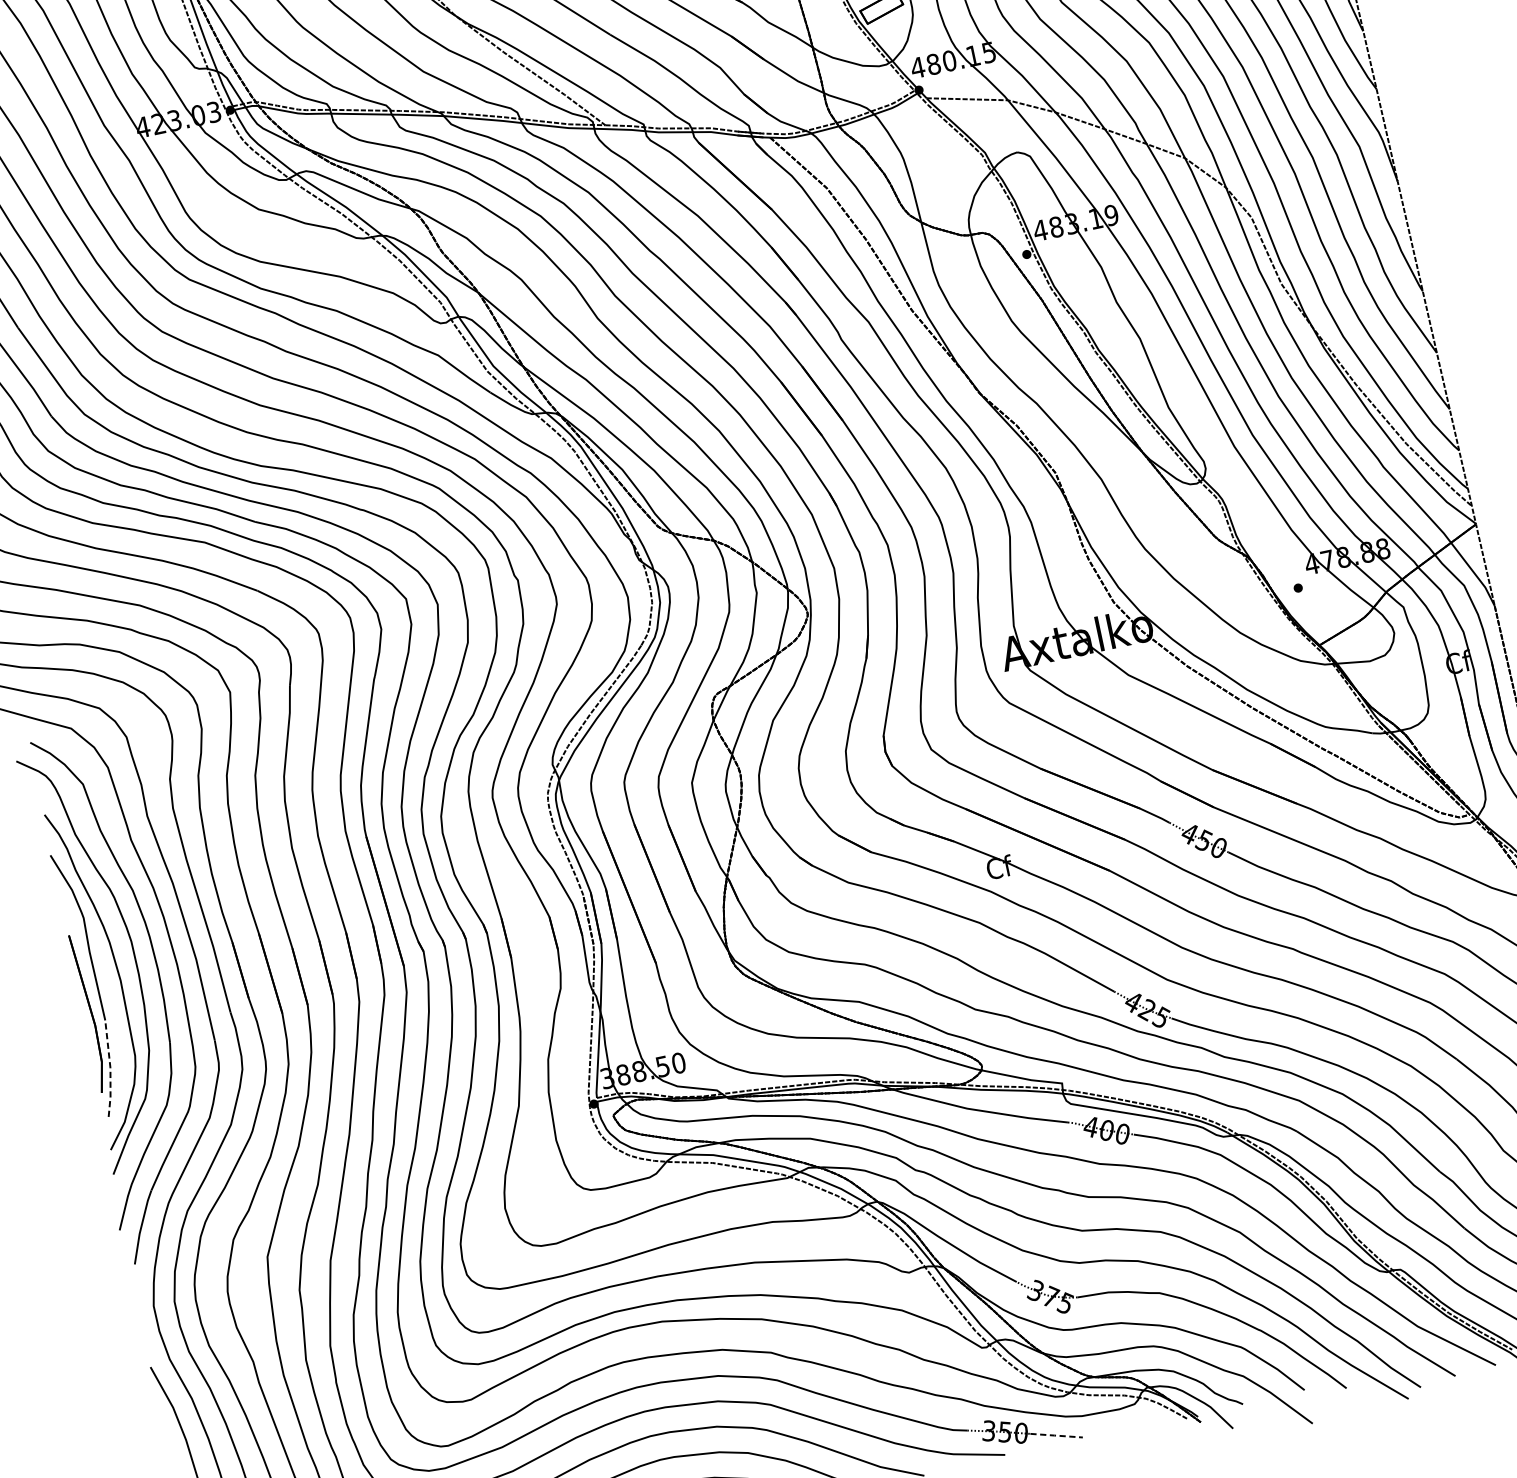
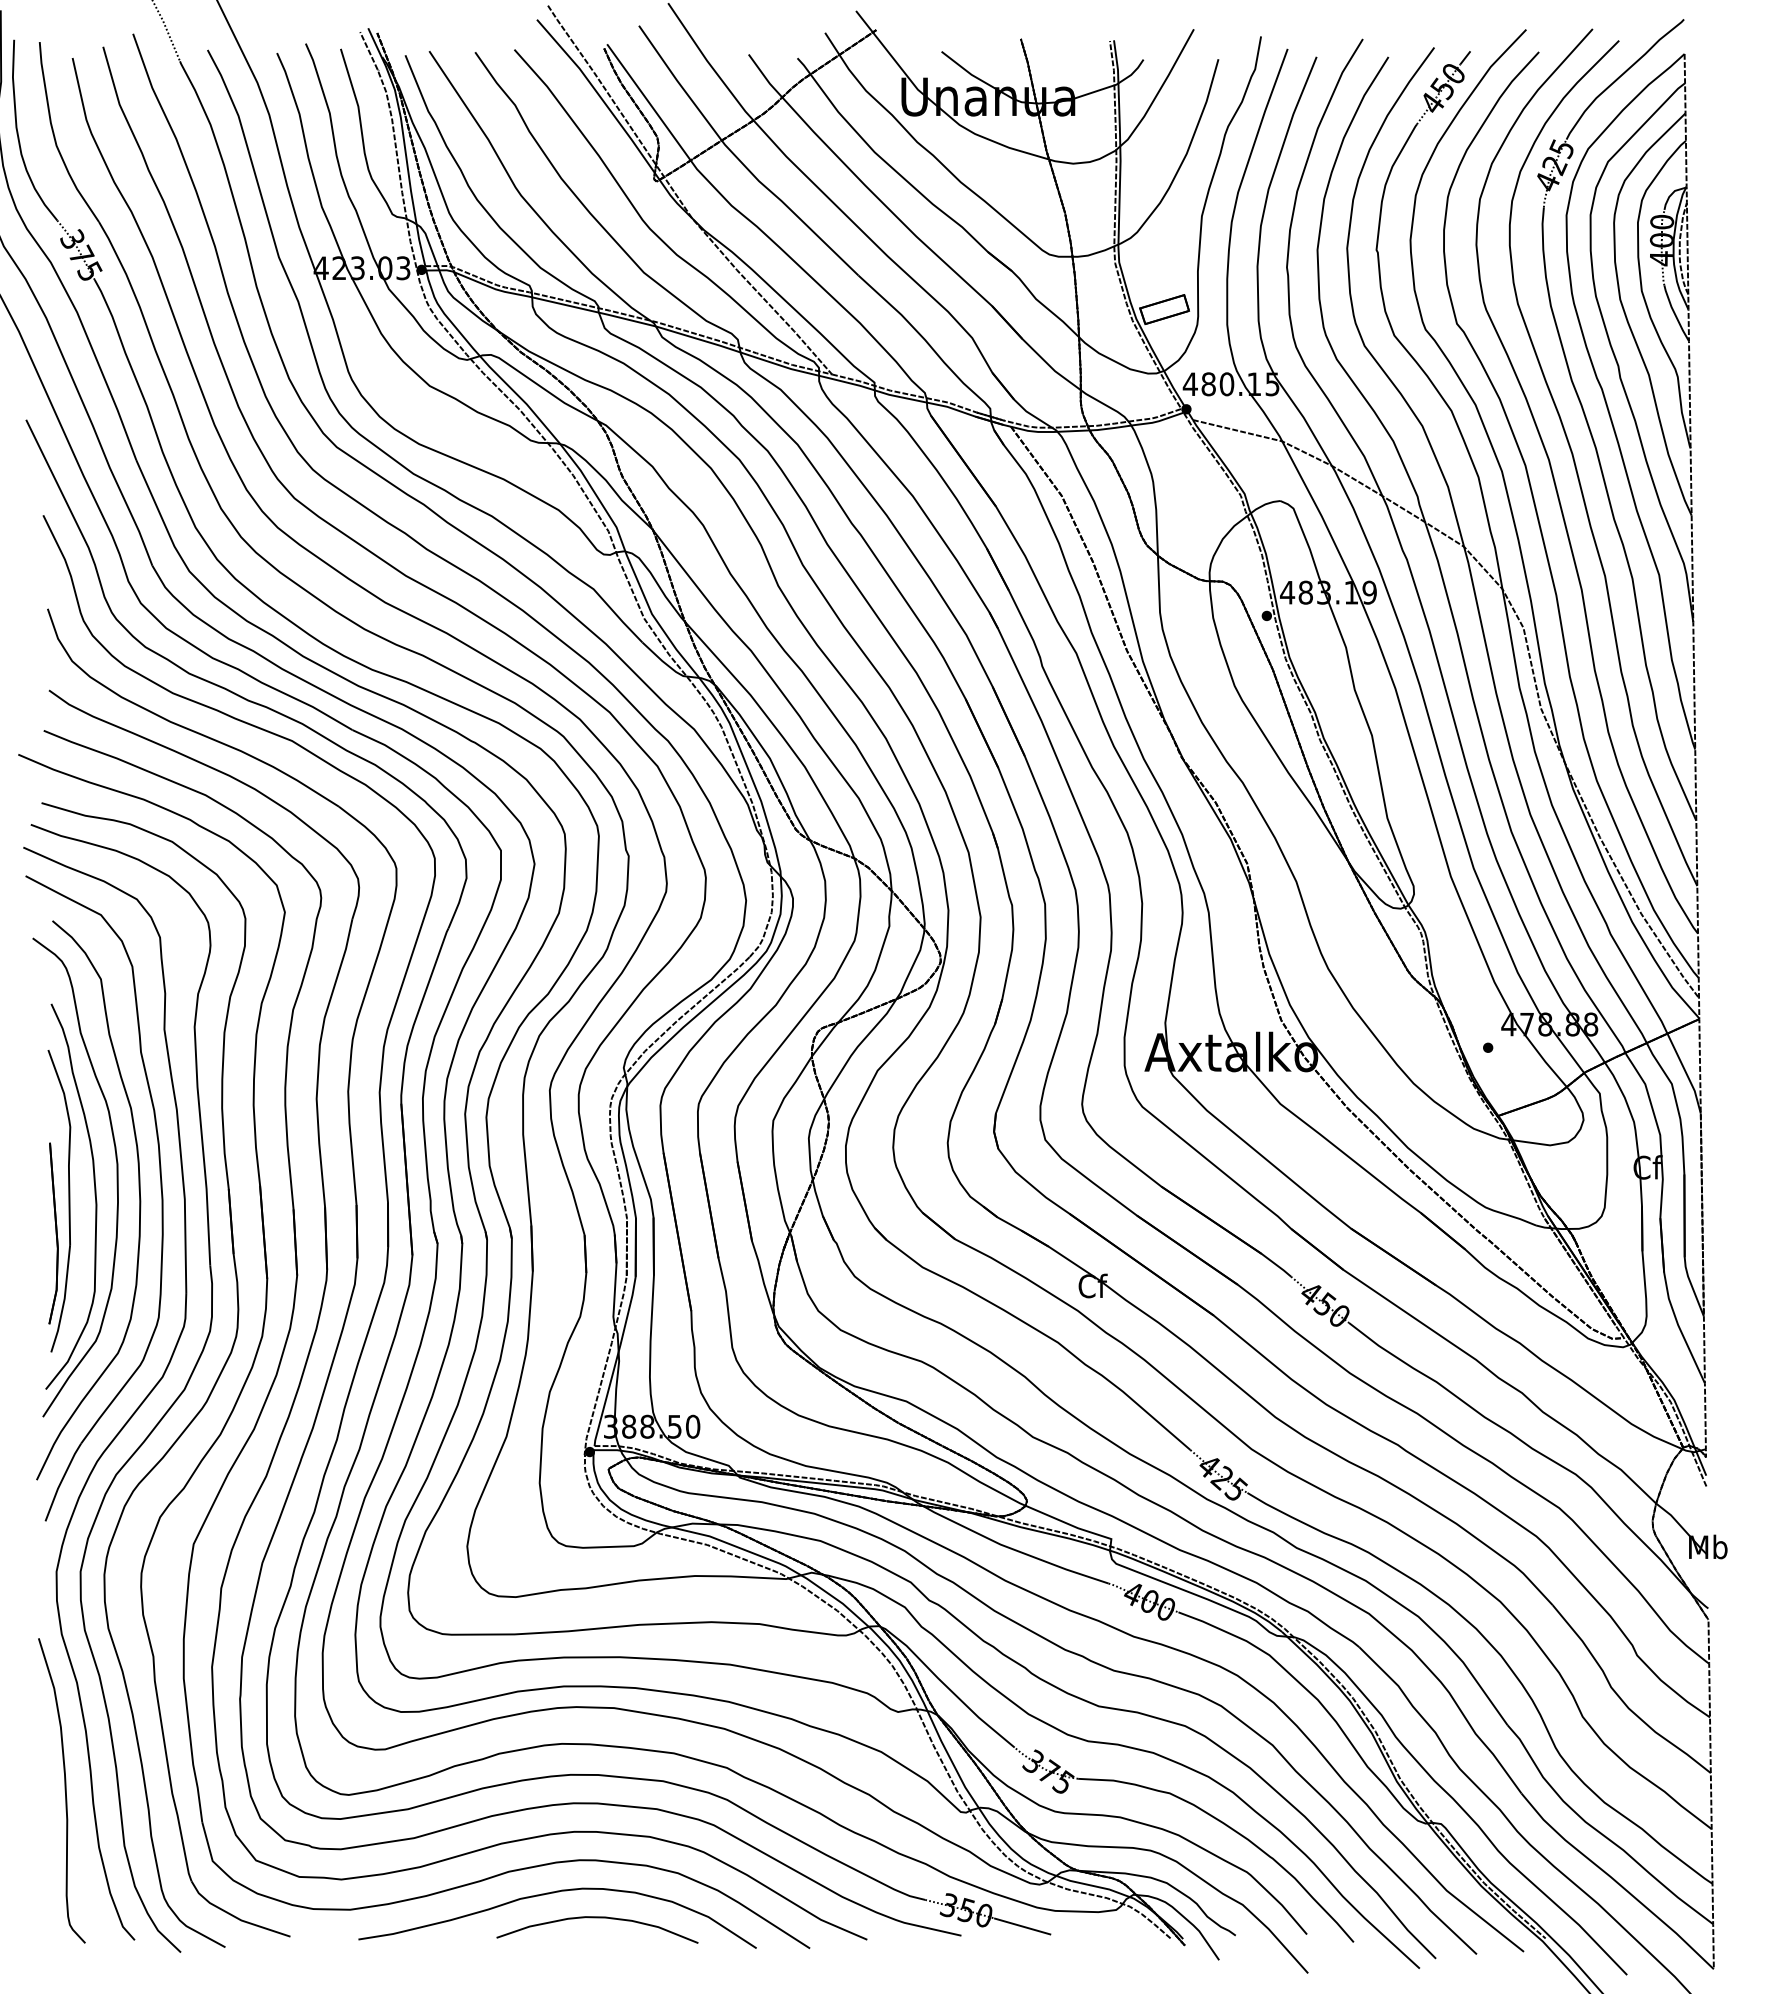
line: (110, 1068) -> (64, 1299), dashed -> solid
line: (1056, 1435) -> (1022, 1926), dashed -> solid

